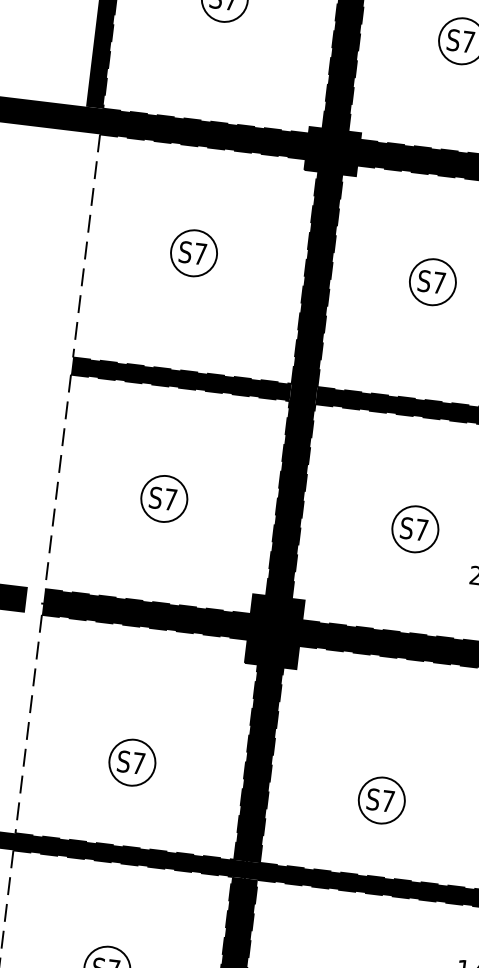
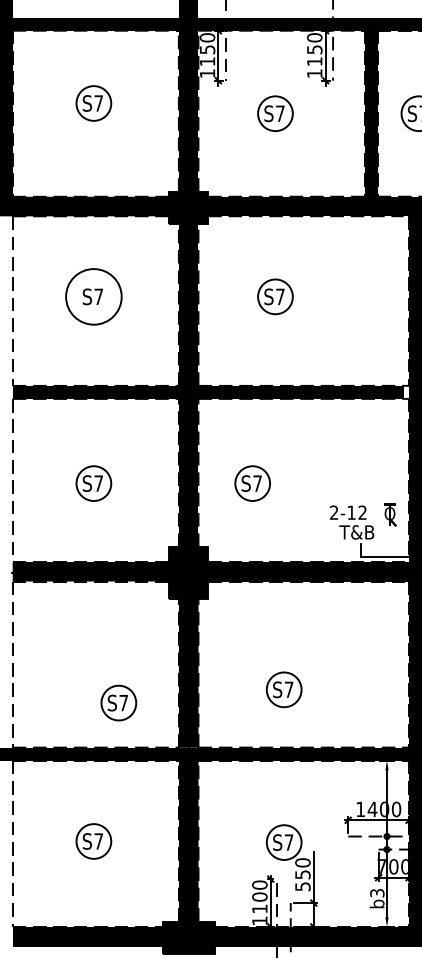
circle: (193, 252) -> (93, 296), size x1.6
part: (415, 529) -> (252, 483), moved
part: (131, 761) -> (118, 702), moved

